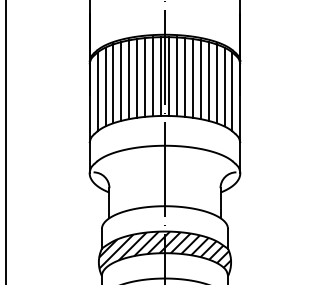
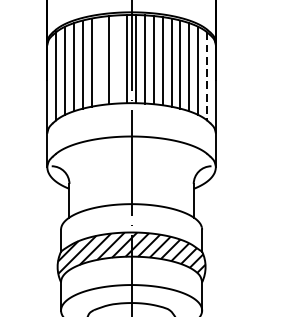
line: (153, 76) -> (118, 59), removed
line: (137, 78) -> (100, 61), removed
line: (232, 92) -> (207, 76), solid -> dashed

